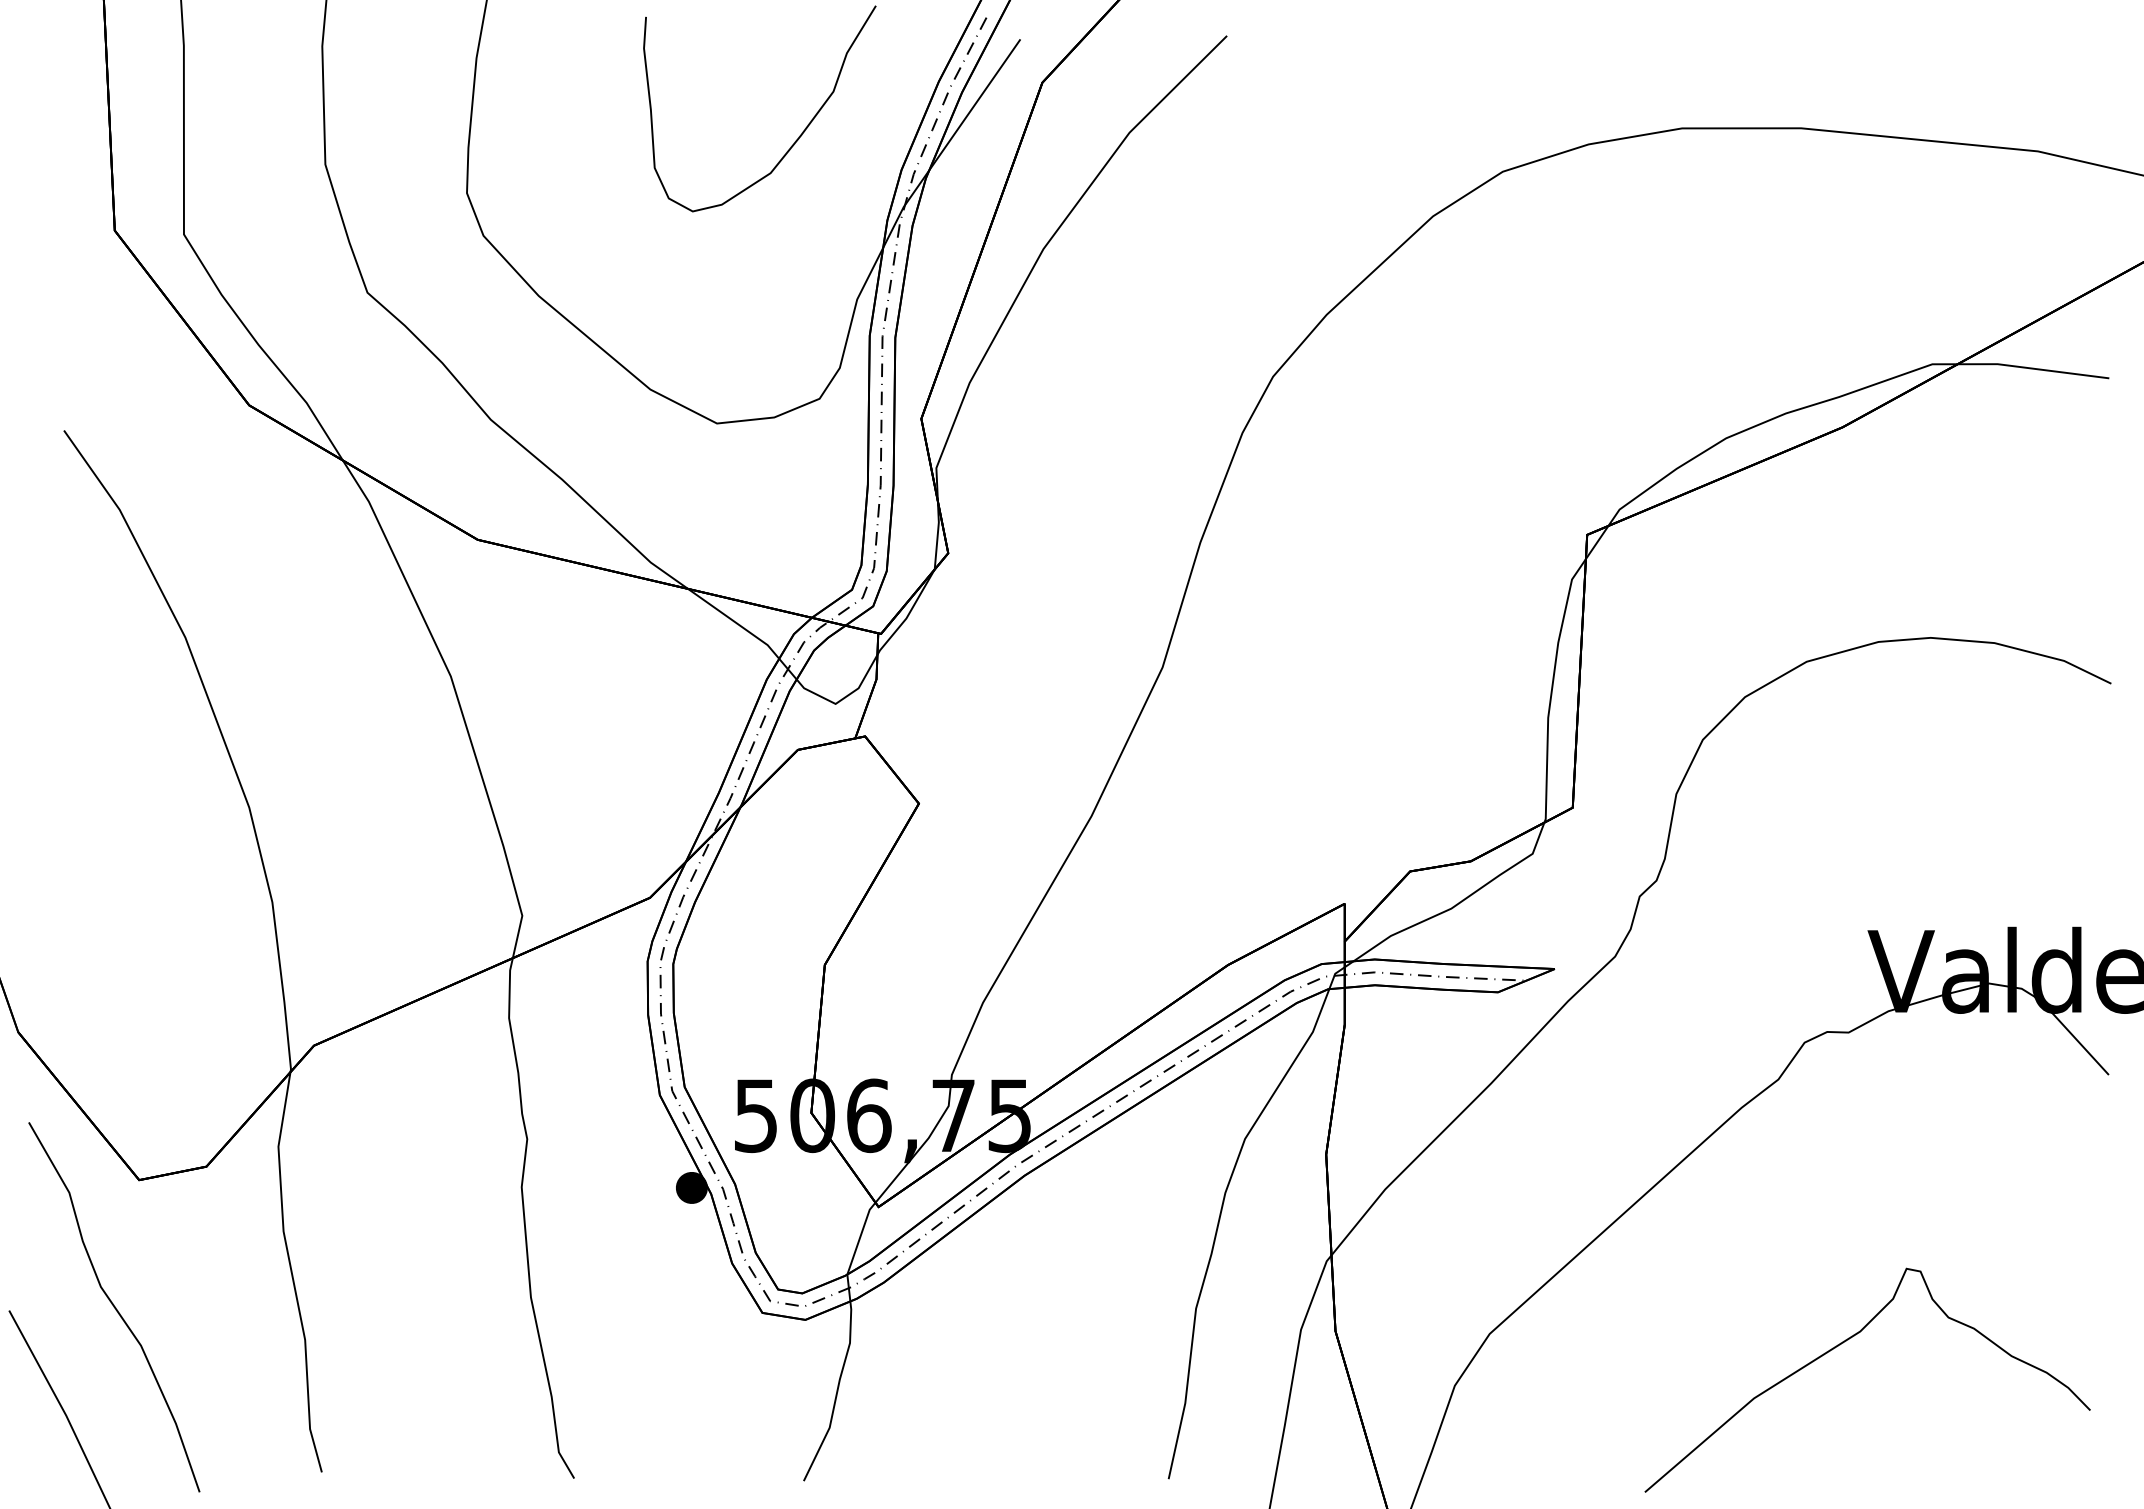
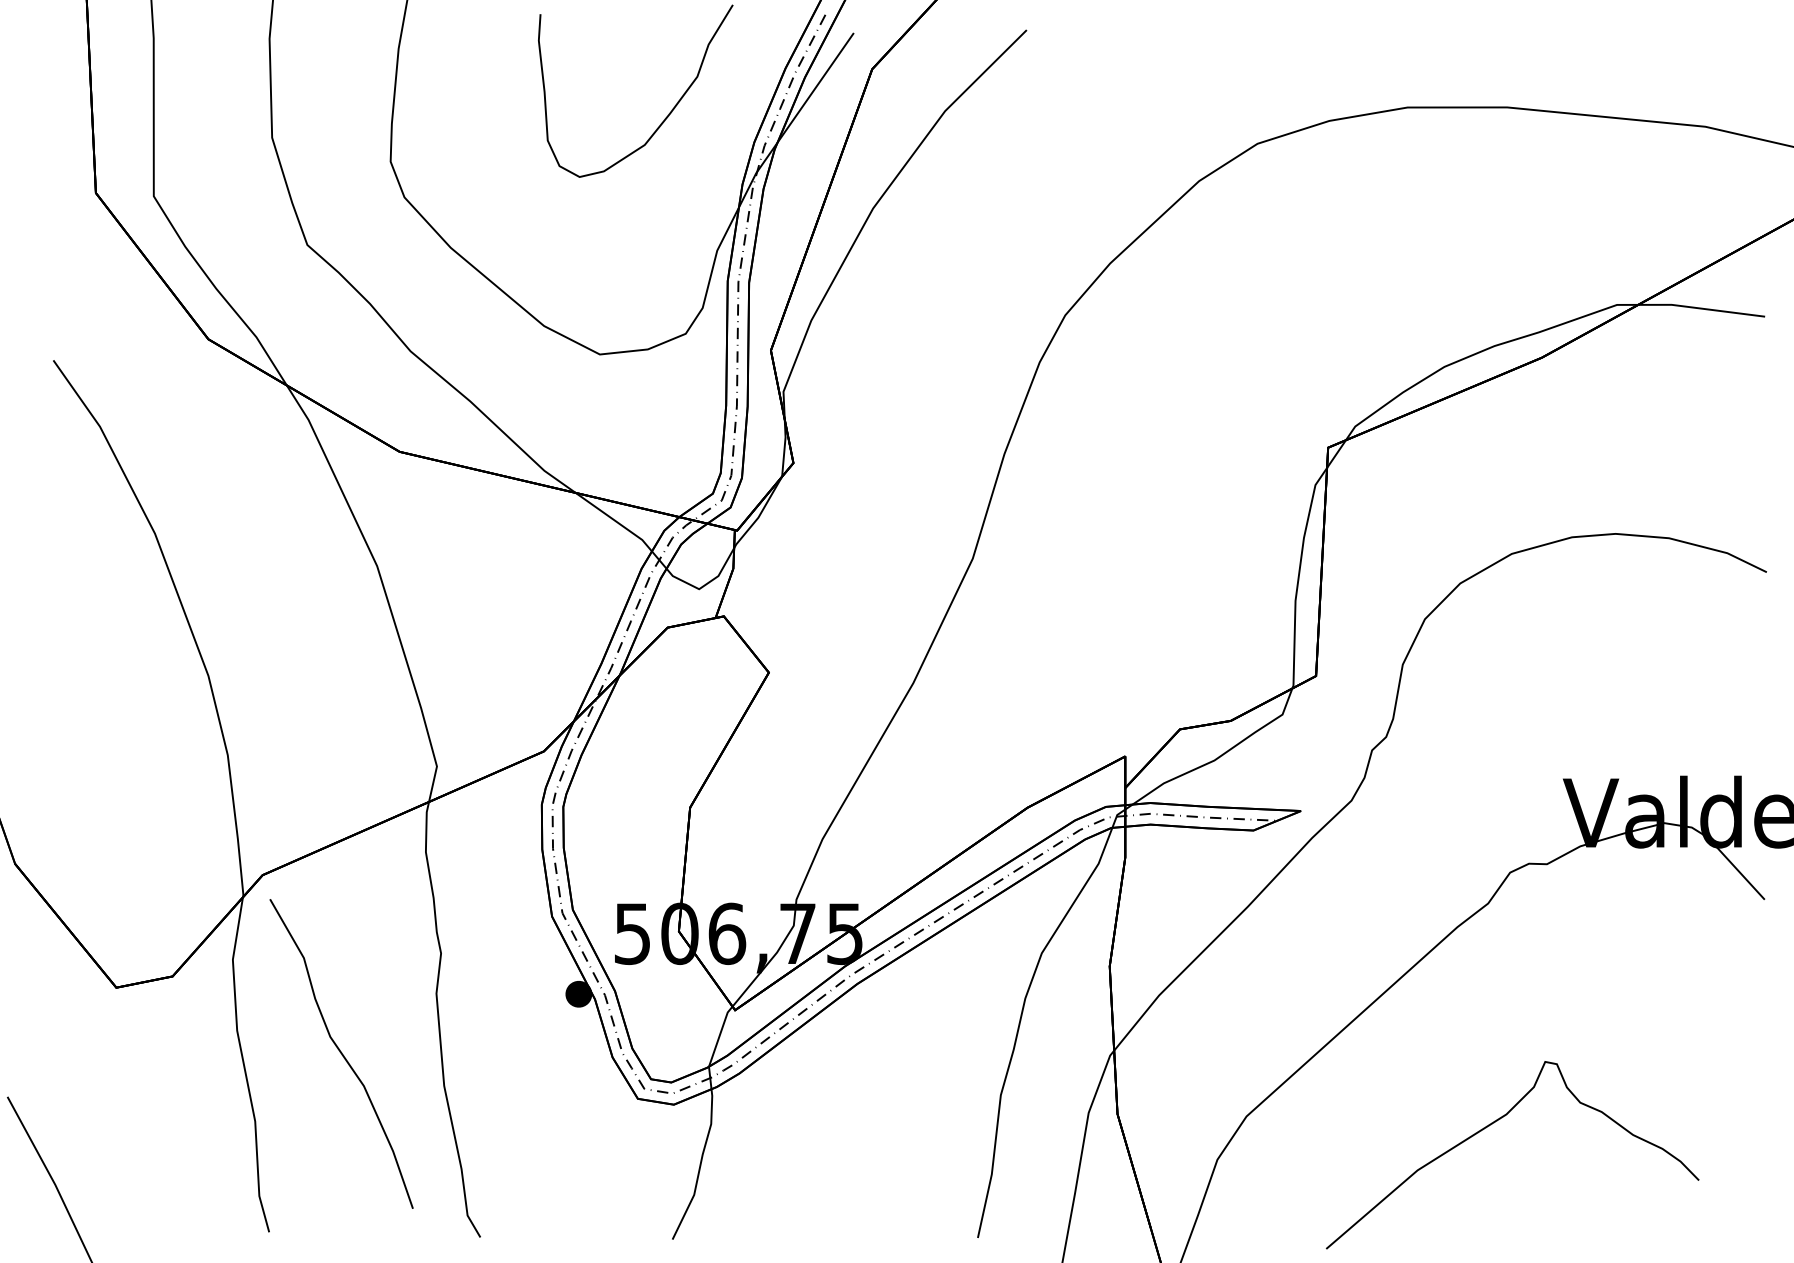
curve: (114, 1307) -> (341, 1054), moved
curve: (1843, 1343) -> (1492, 1124), moved

